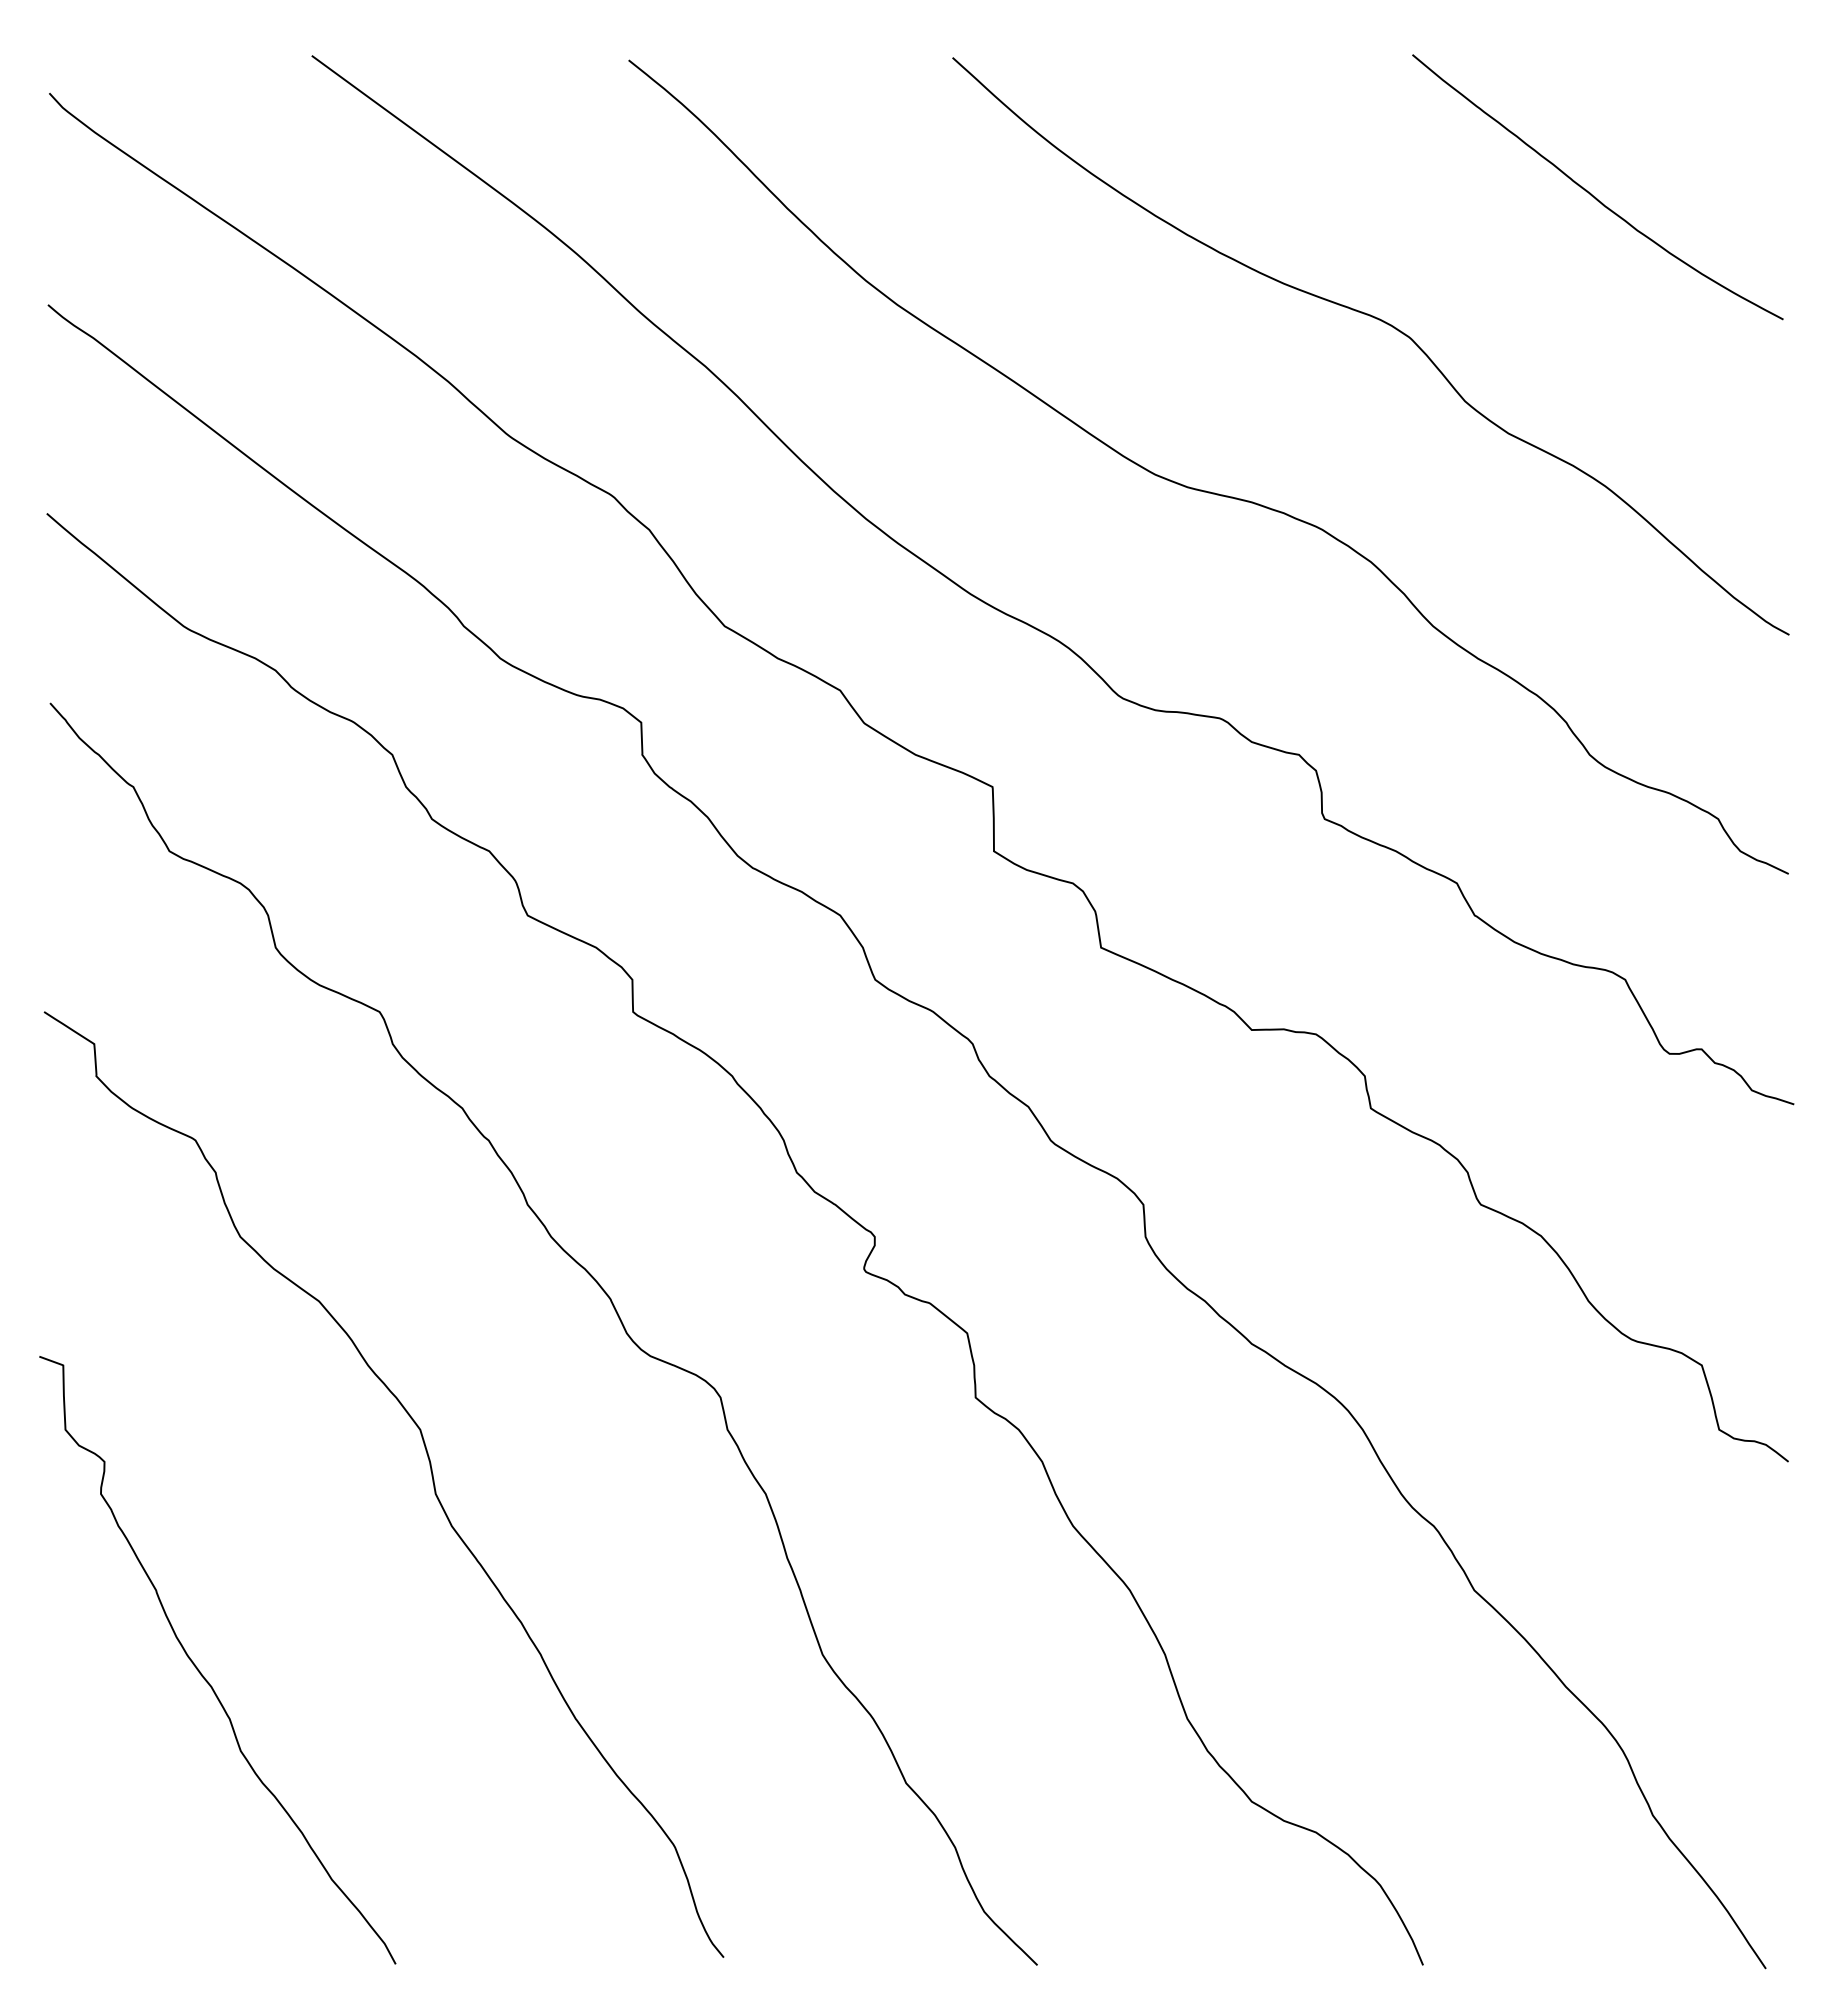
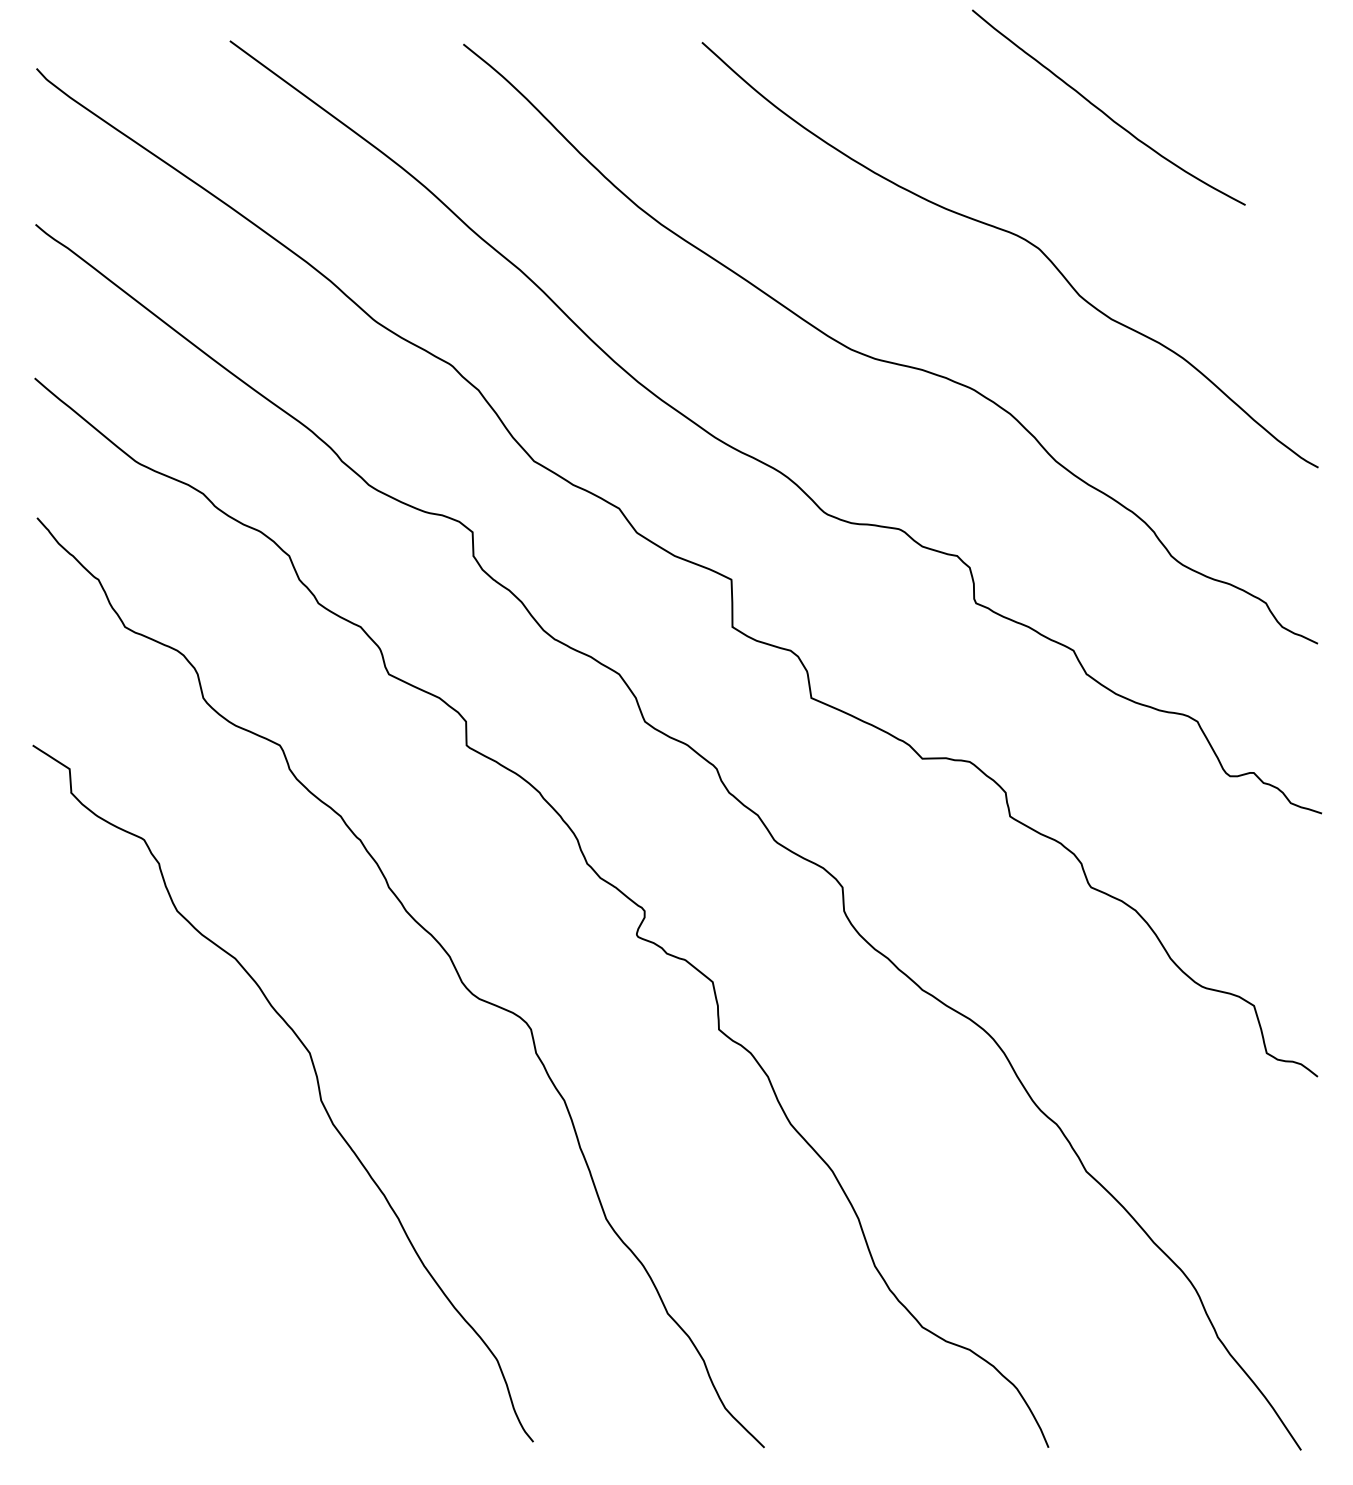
curve: (1591, 193) -> (1104, 112), moved
curve: (201, 1672) -> (148, 1232), removed

